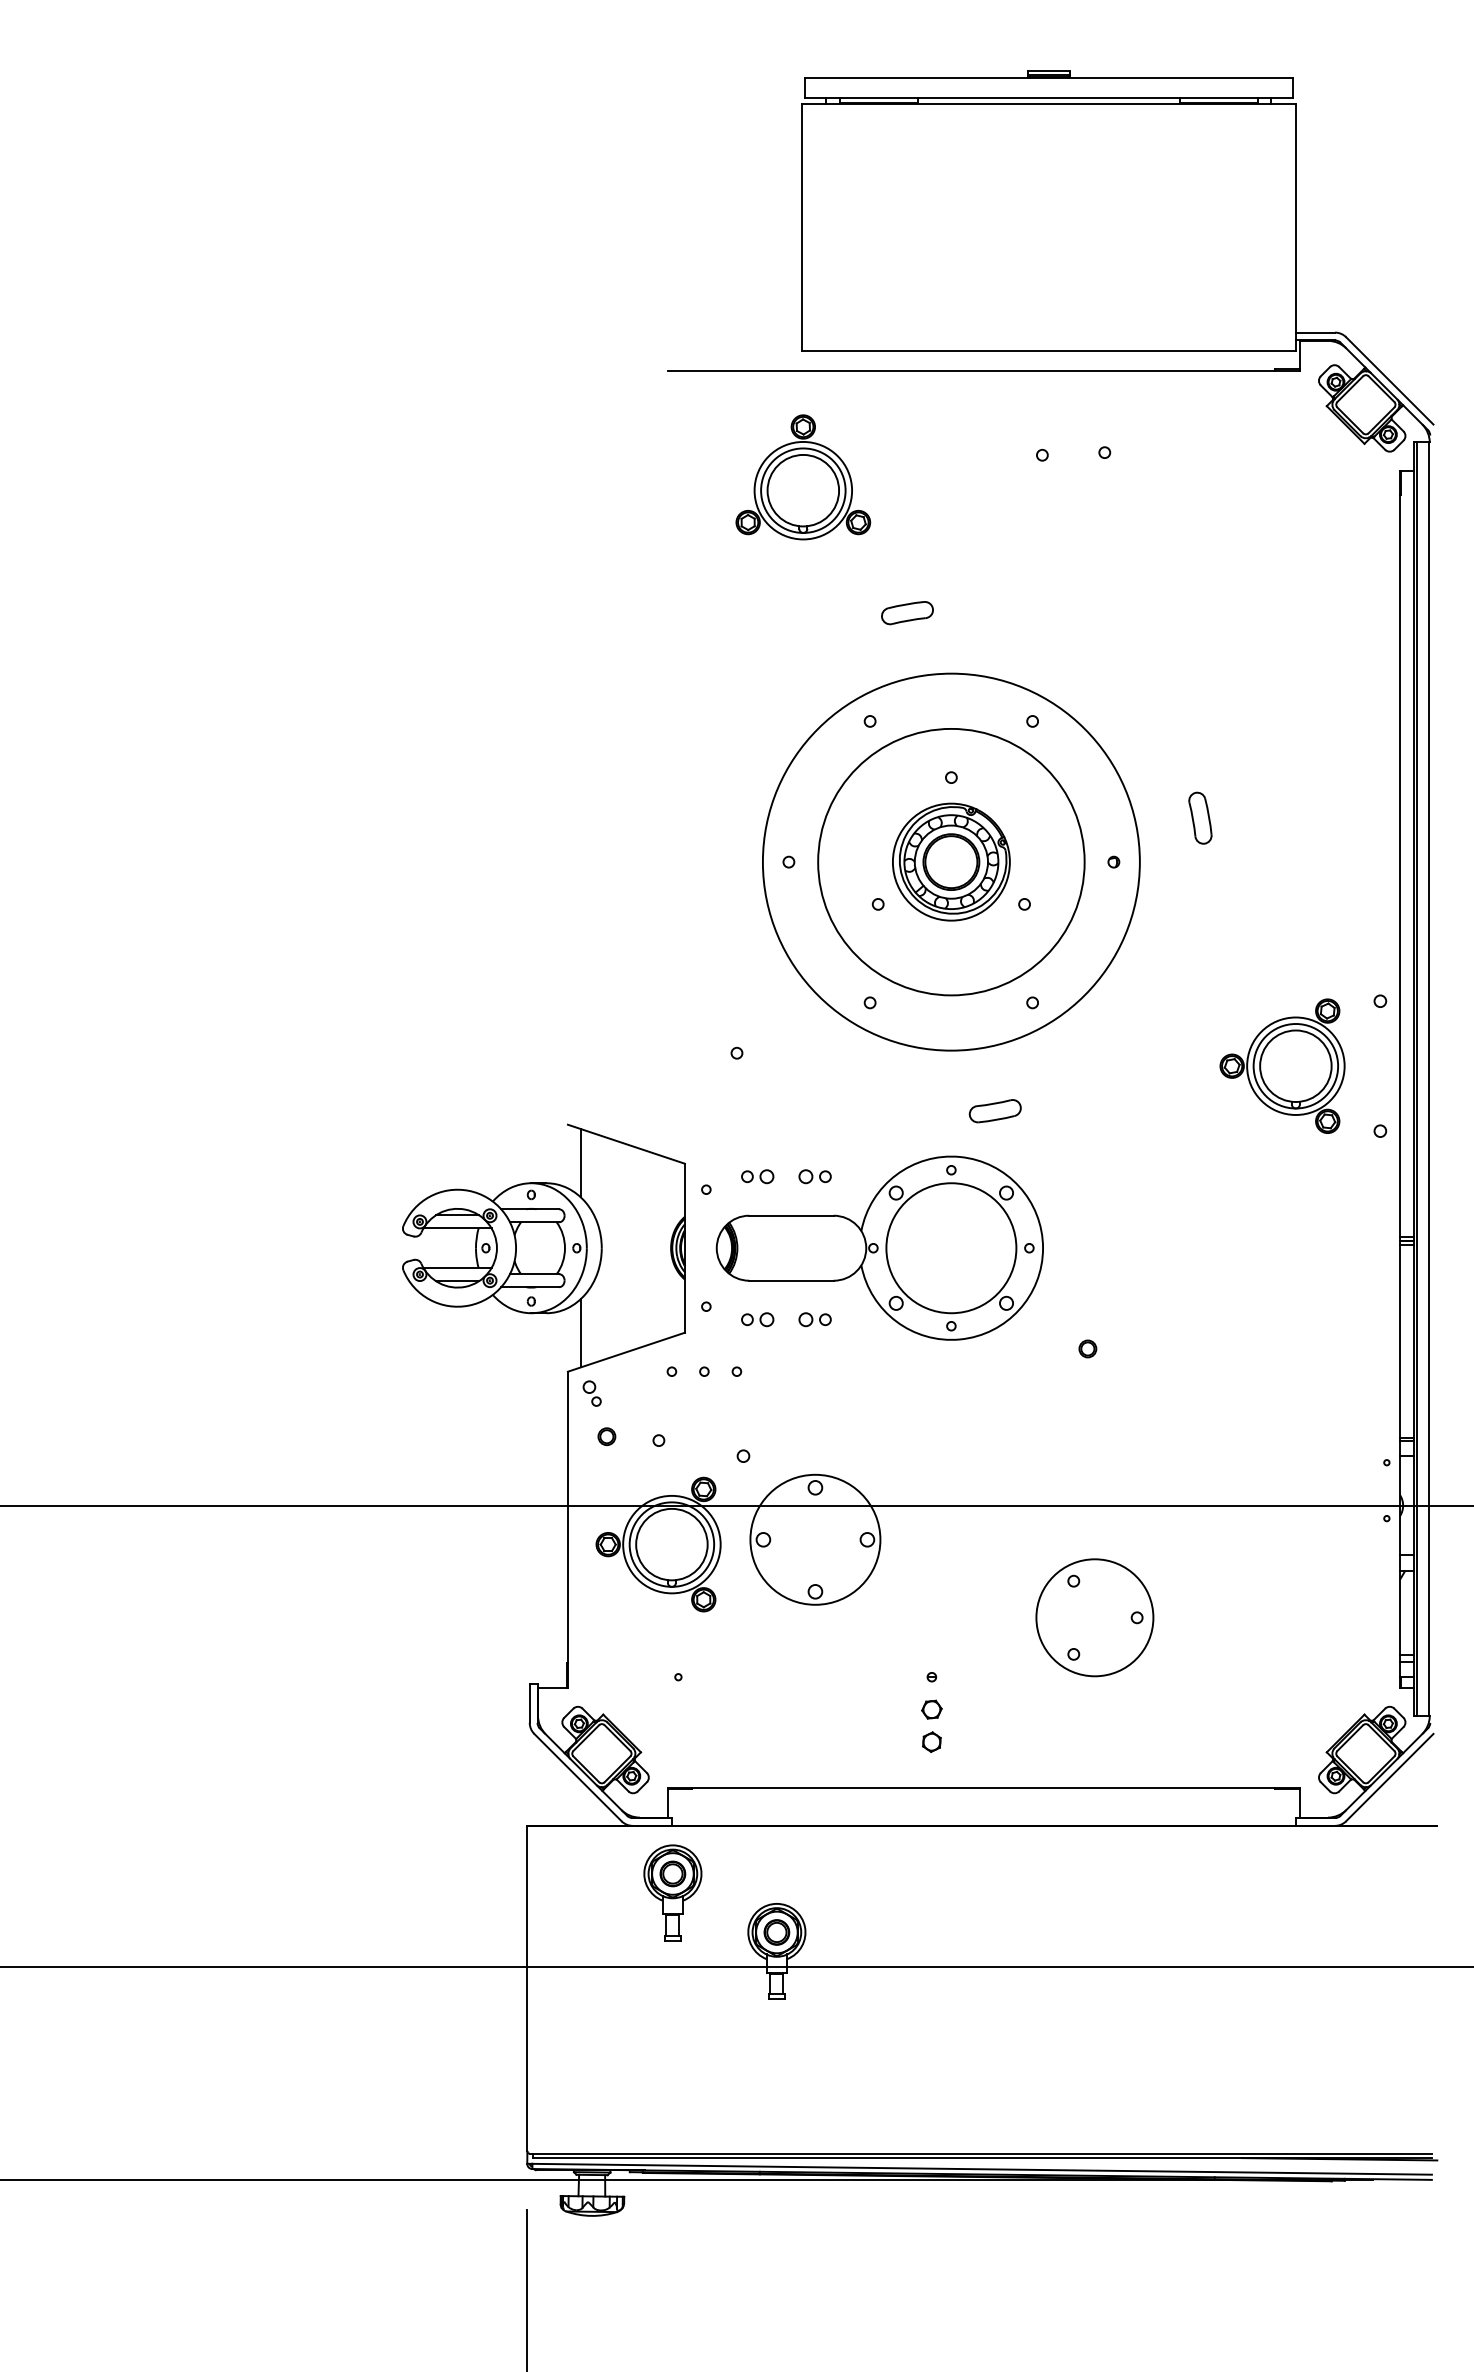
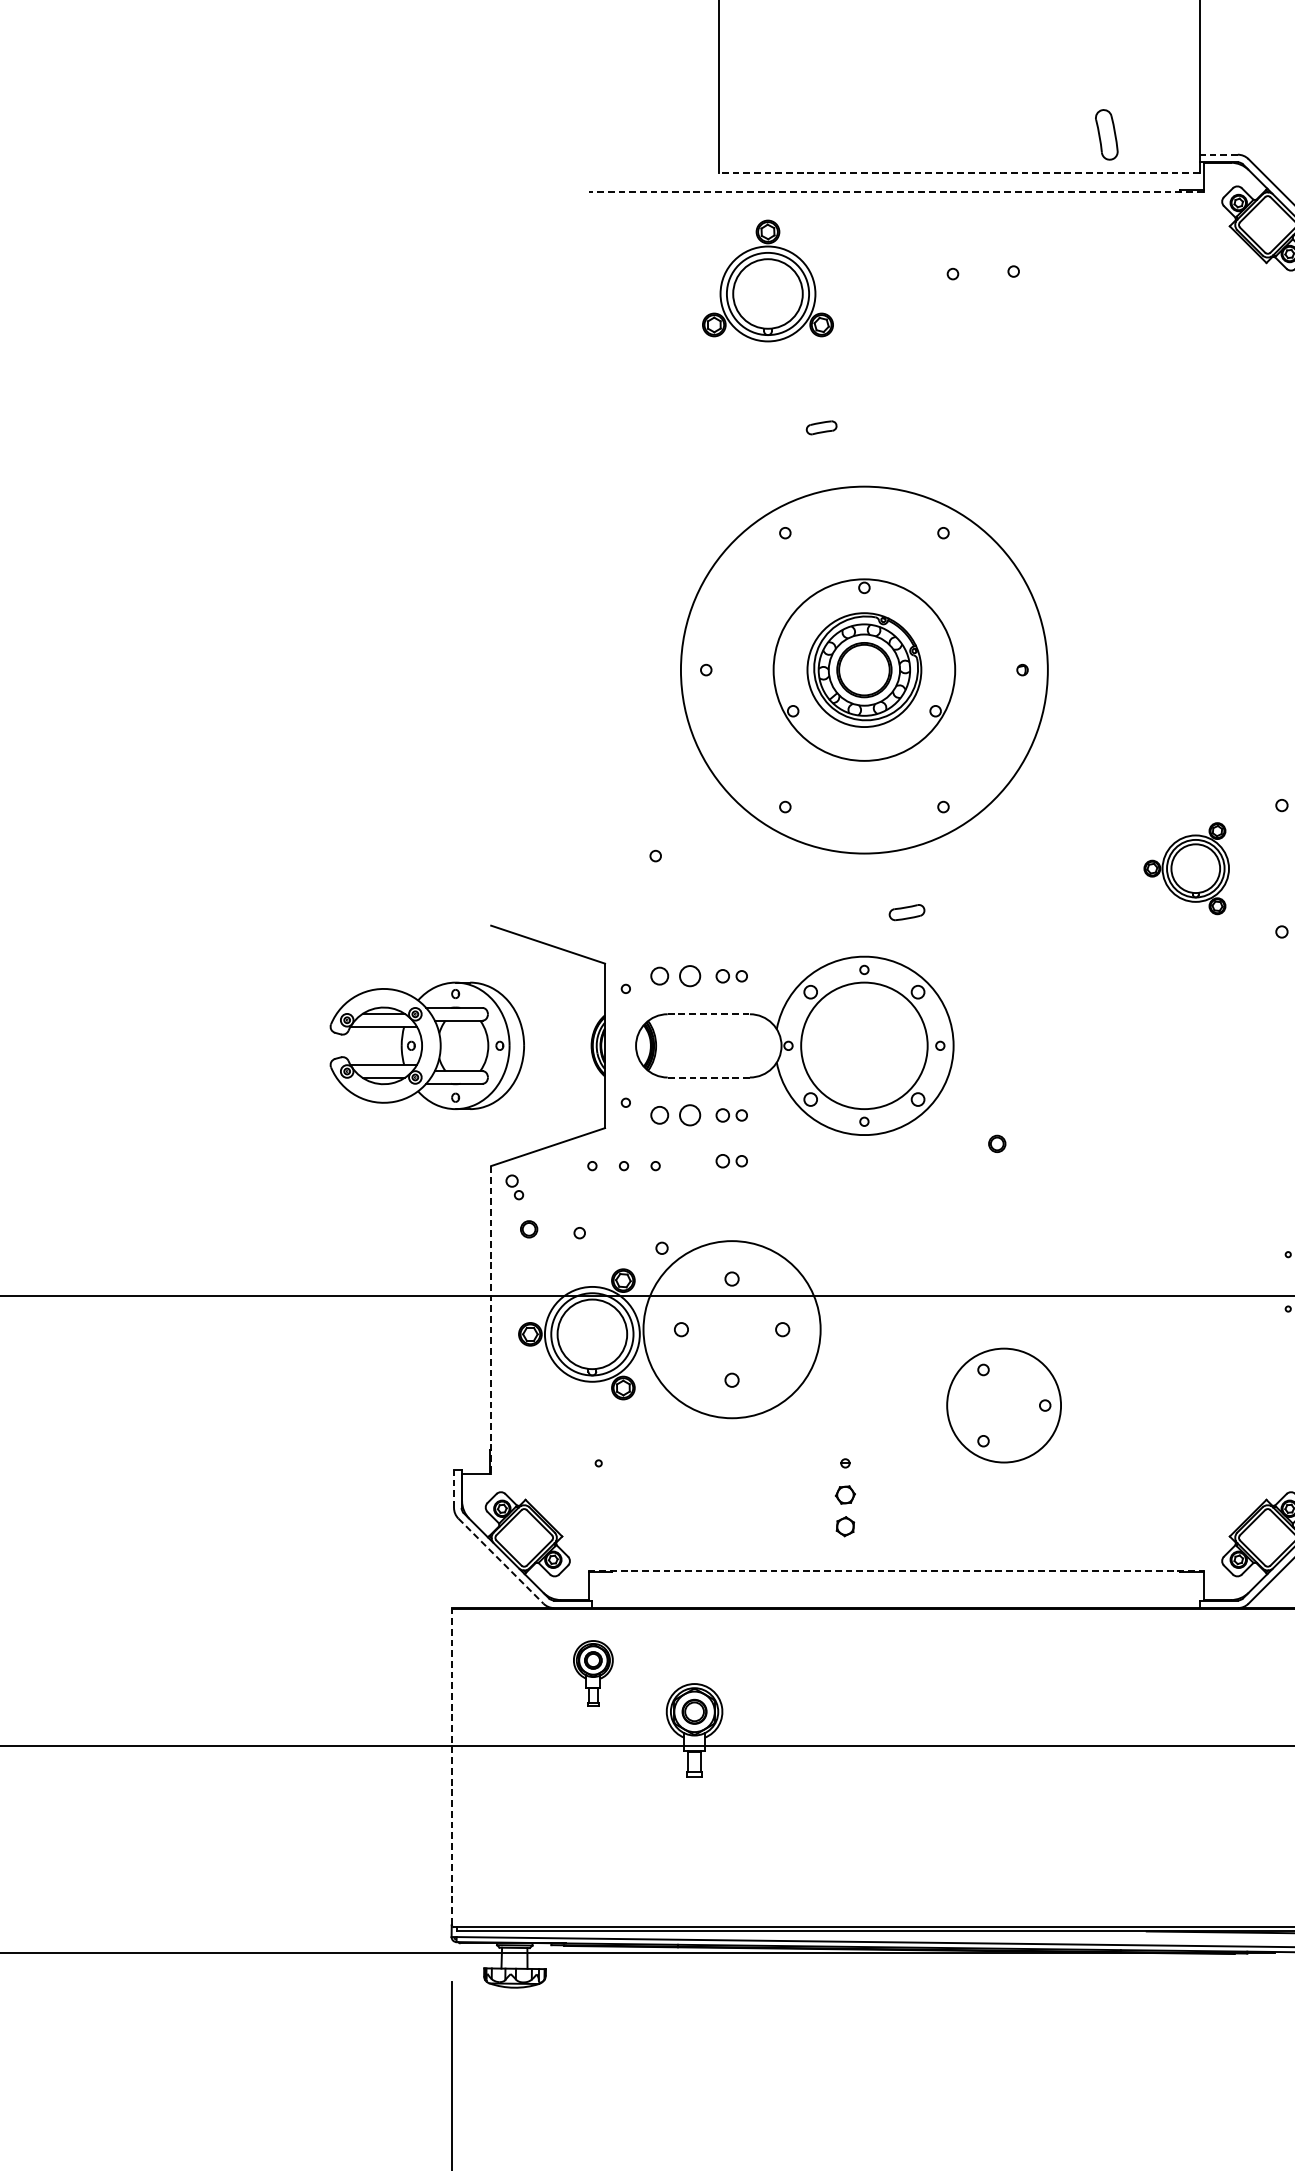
line: (1315, 332) -> (1218, 154), solid -> dashed
line: (1048, 351) -> (958, 173), solid -> dashed
line: (983, 370) -> (895, 191), solid -> dashed
part: (803, 477) -> (768, 281), moved
part: (907, 613) -> (821, 428), size x0.6
part: (1200, 817) -> (1106, 134), moved
circle: (951, 861) -> (864, 669), size x0.7
part: (1282, 1065) -> (1186, 868), size x0.7
part: (994, 1111) -> (906, 912), size x0.7
line: (580, 1163) -> (503, 963), removed
part: (757, 1176) -> (675, 976), size x1.6
line: (792, 1215) -> (709, 1014), solid -> dashed
line: (791, 1280) -> (708, 1077), solid -> dashed
part: (757, 1319) -> (675, 1115), size x1.6
line: (580, 1333) -> (503, 1128), removed
part: (814, 1366) -> (731, 1160), added
line: (567, 1529) -> (490, 1319), solid -> dashed
circle: (815, 1539) -> (732, 1329), size x1.4
line: (529, 1703) -> (453, 1489), solid -> dashed
line: (578, 1777) -> (501, 1561), solid -> dashed
line: (983, 1787) -> (895, 1570), solid -> dashed
part: (672, 1892) -> (592, 1672), size x0.7
line: (527, 1988) -> (451, 1766), solid -> dashed

